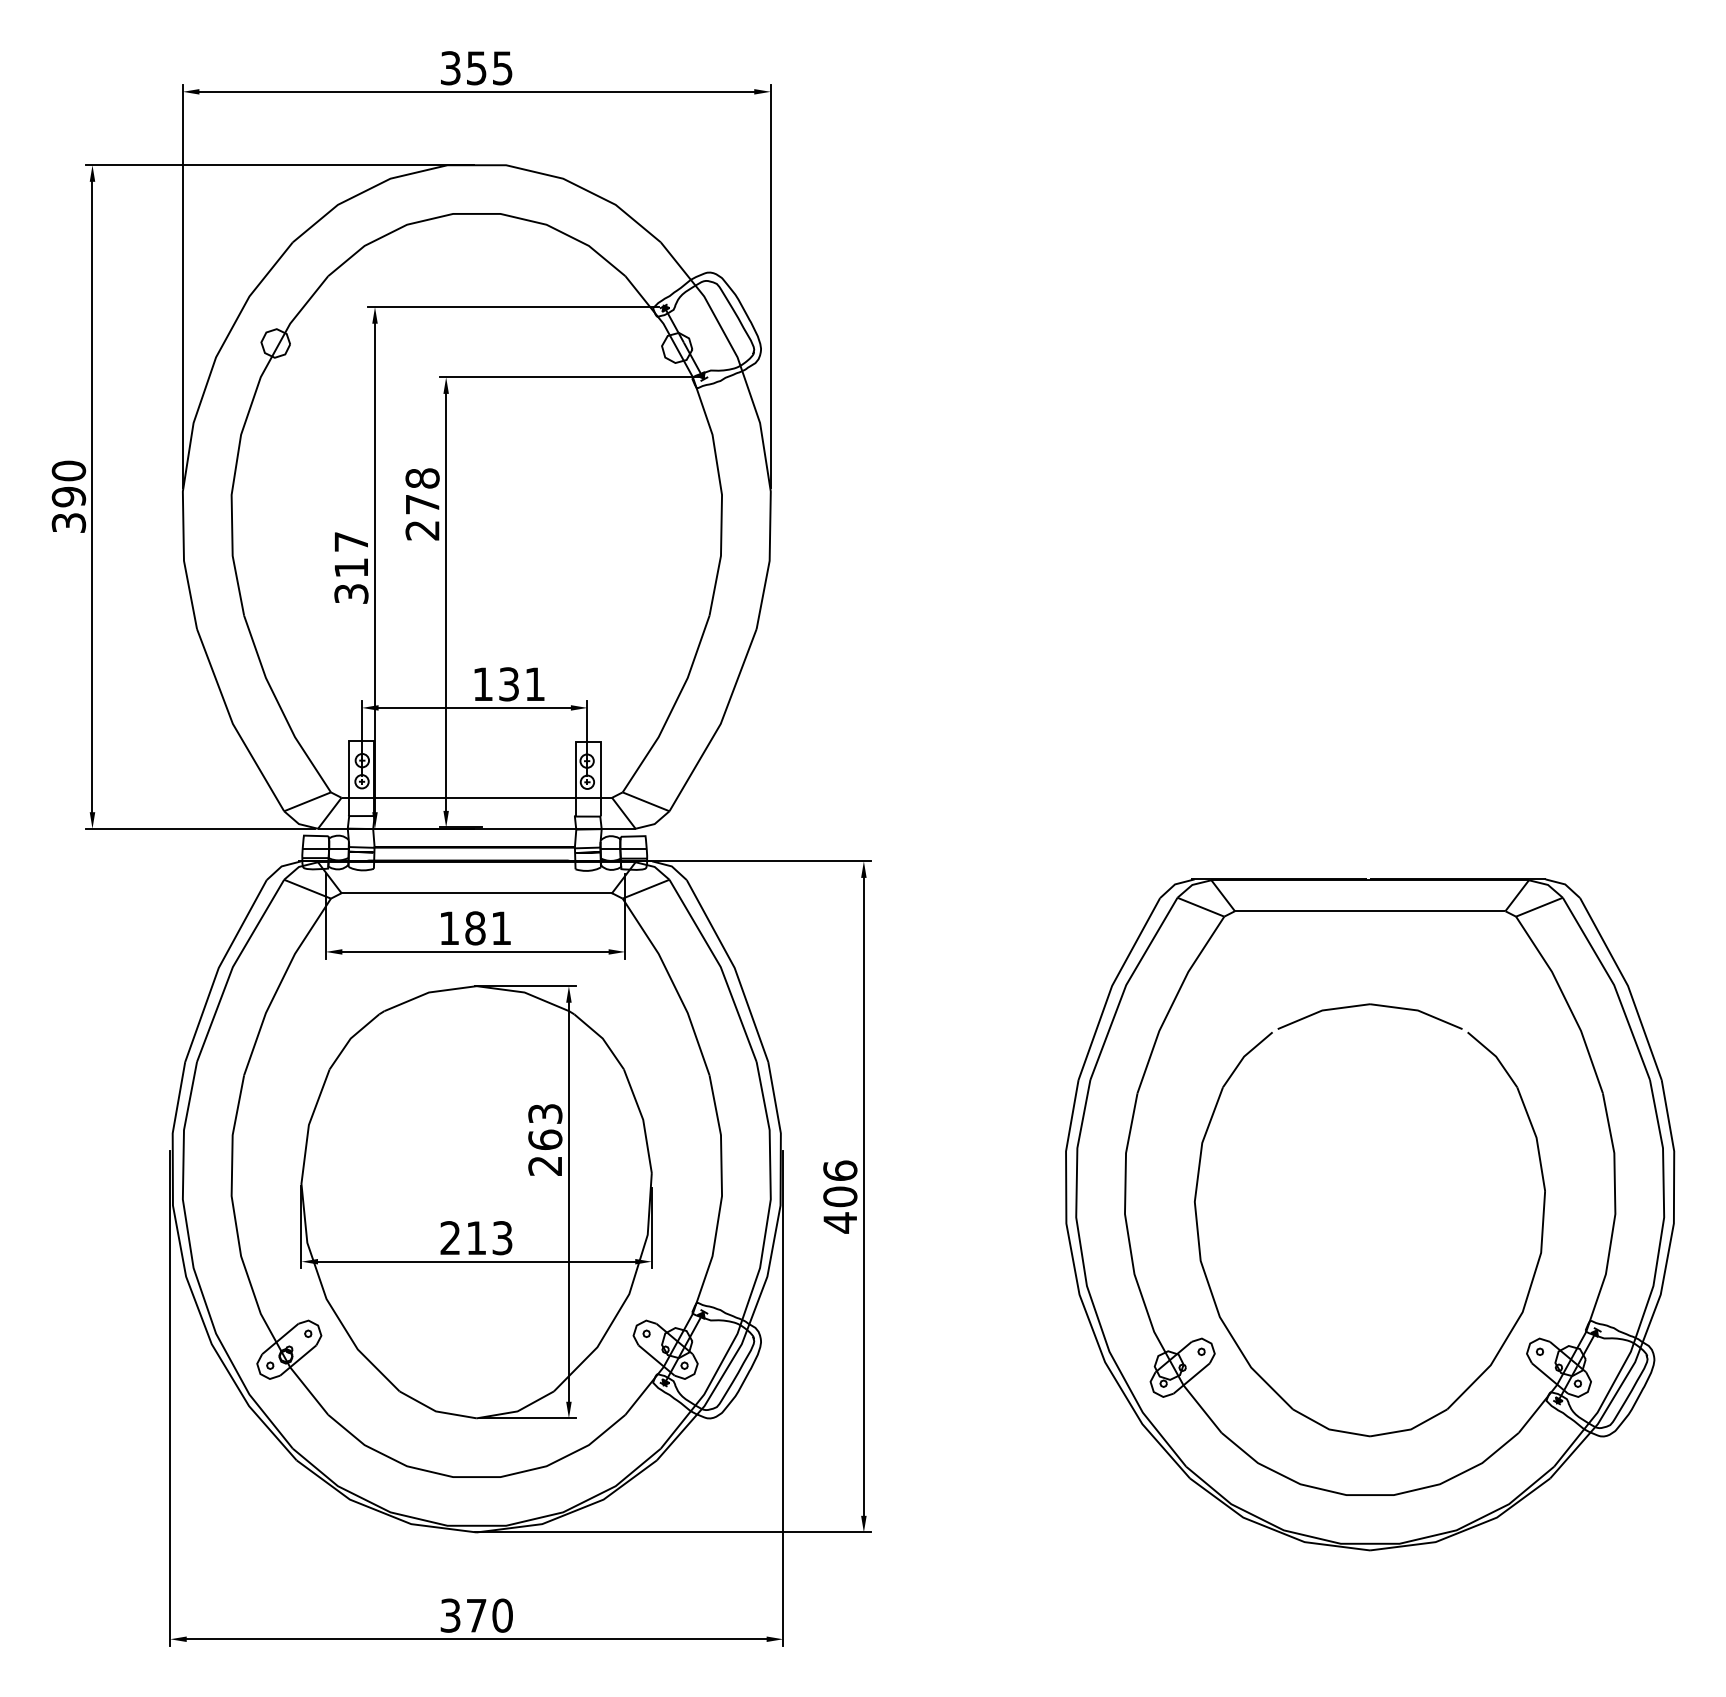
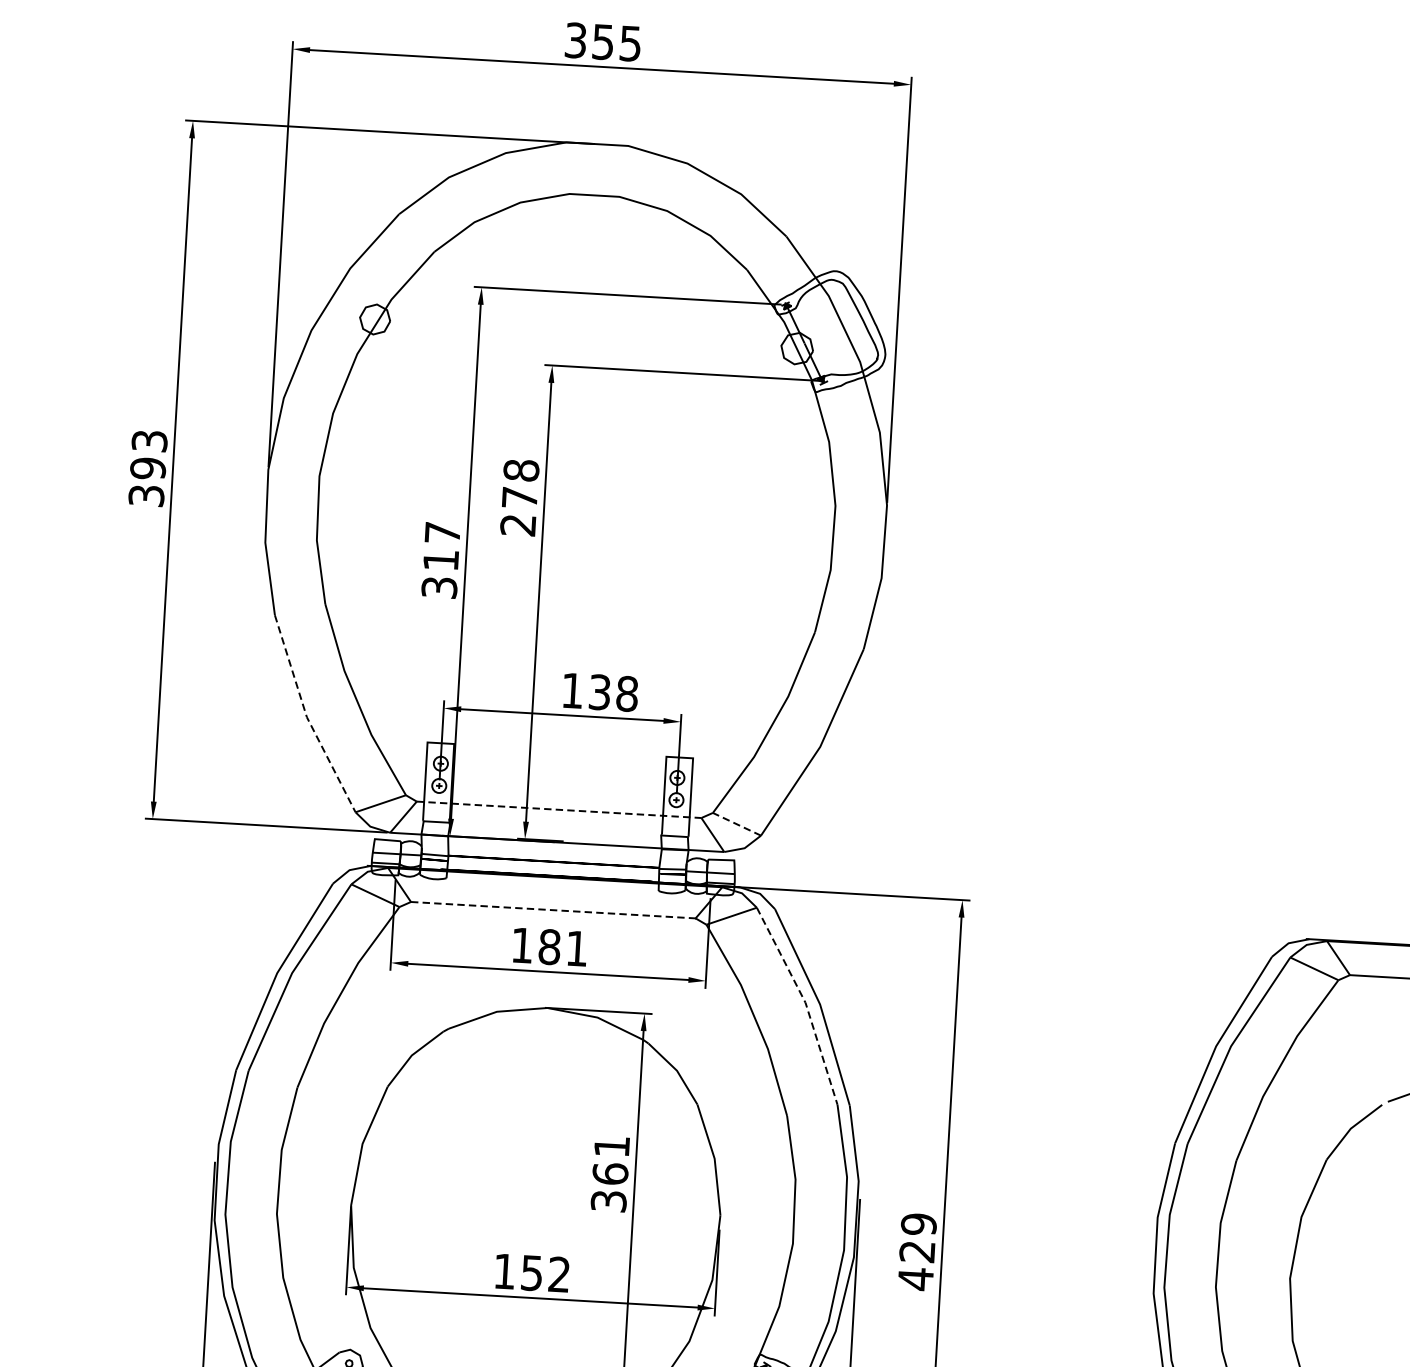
text: (68, 470) -> (149, 440), 390 -> 393
text: (535, 684) -> (627, 694), 131 -> 138
line: (232, 723) -> (306, 716), solid -> dashed
line: (477, 797) -> (559, 809), solid -> dashed
line: (645, 801) -> (736, 823), solid -> dashed
line: (477, 893) -> (554, 910), solid -> dashed
line: (720, 967) -> (805, 1003), solid -> dashed
text: (545, 1139) -> (610, 1173), 263 -> 361
text: (840, 1183) -> (918, 1237), 406 -> 429
text: (476, 1238) -> (532, 1273), 213 -> 152

